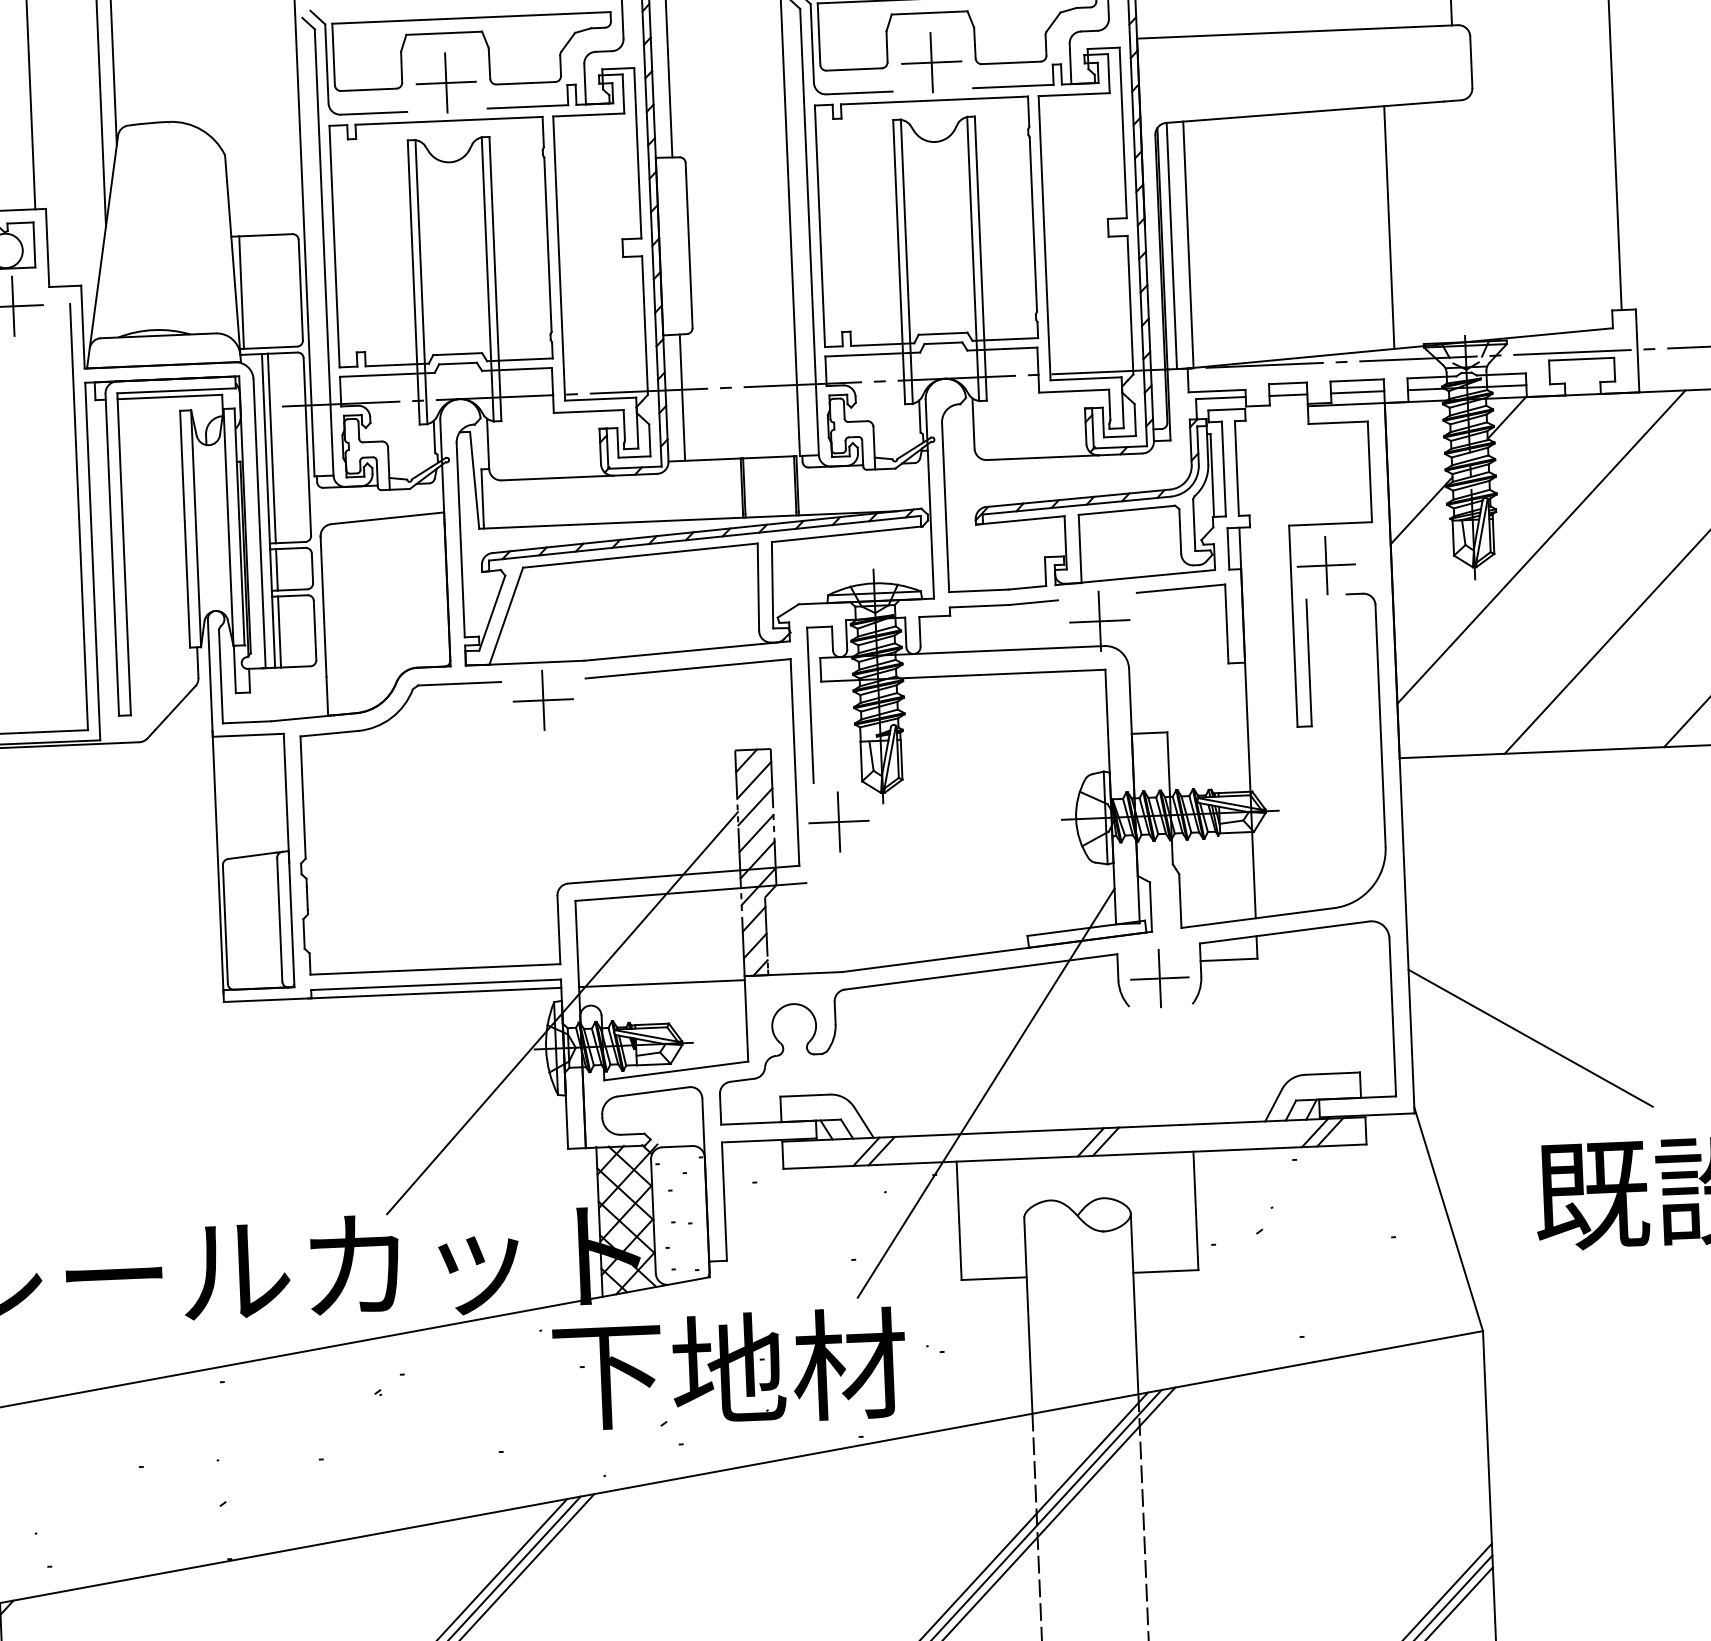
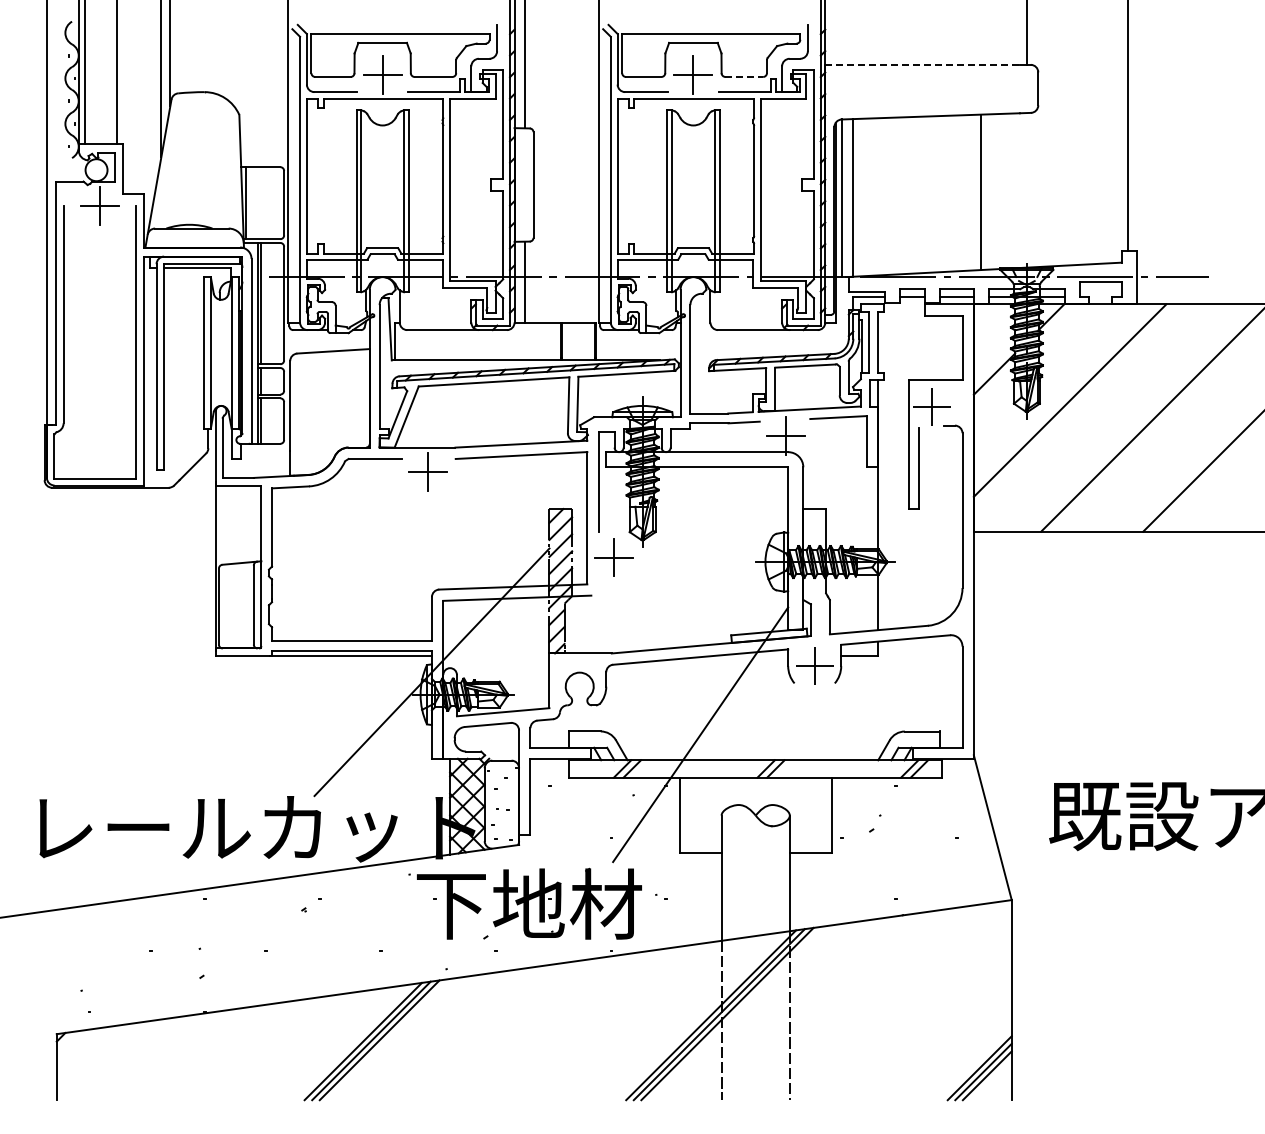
line: (1290, 31) -> (923, 64), solid -> dashed
line: (1011, 62) -> (744, 76), solid -> dashed
line: (662, 984) -> (496, 656), removed
line: (1529, 1038) -> (1049, 714), removed

